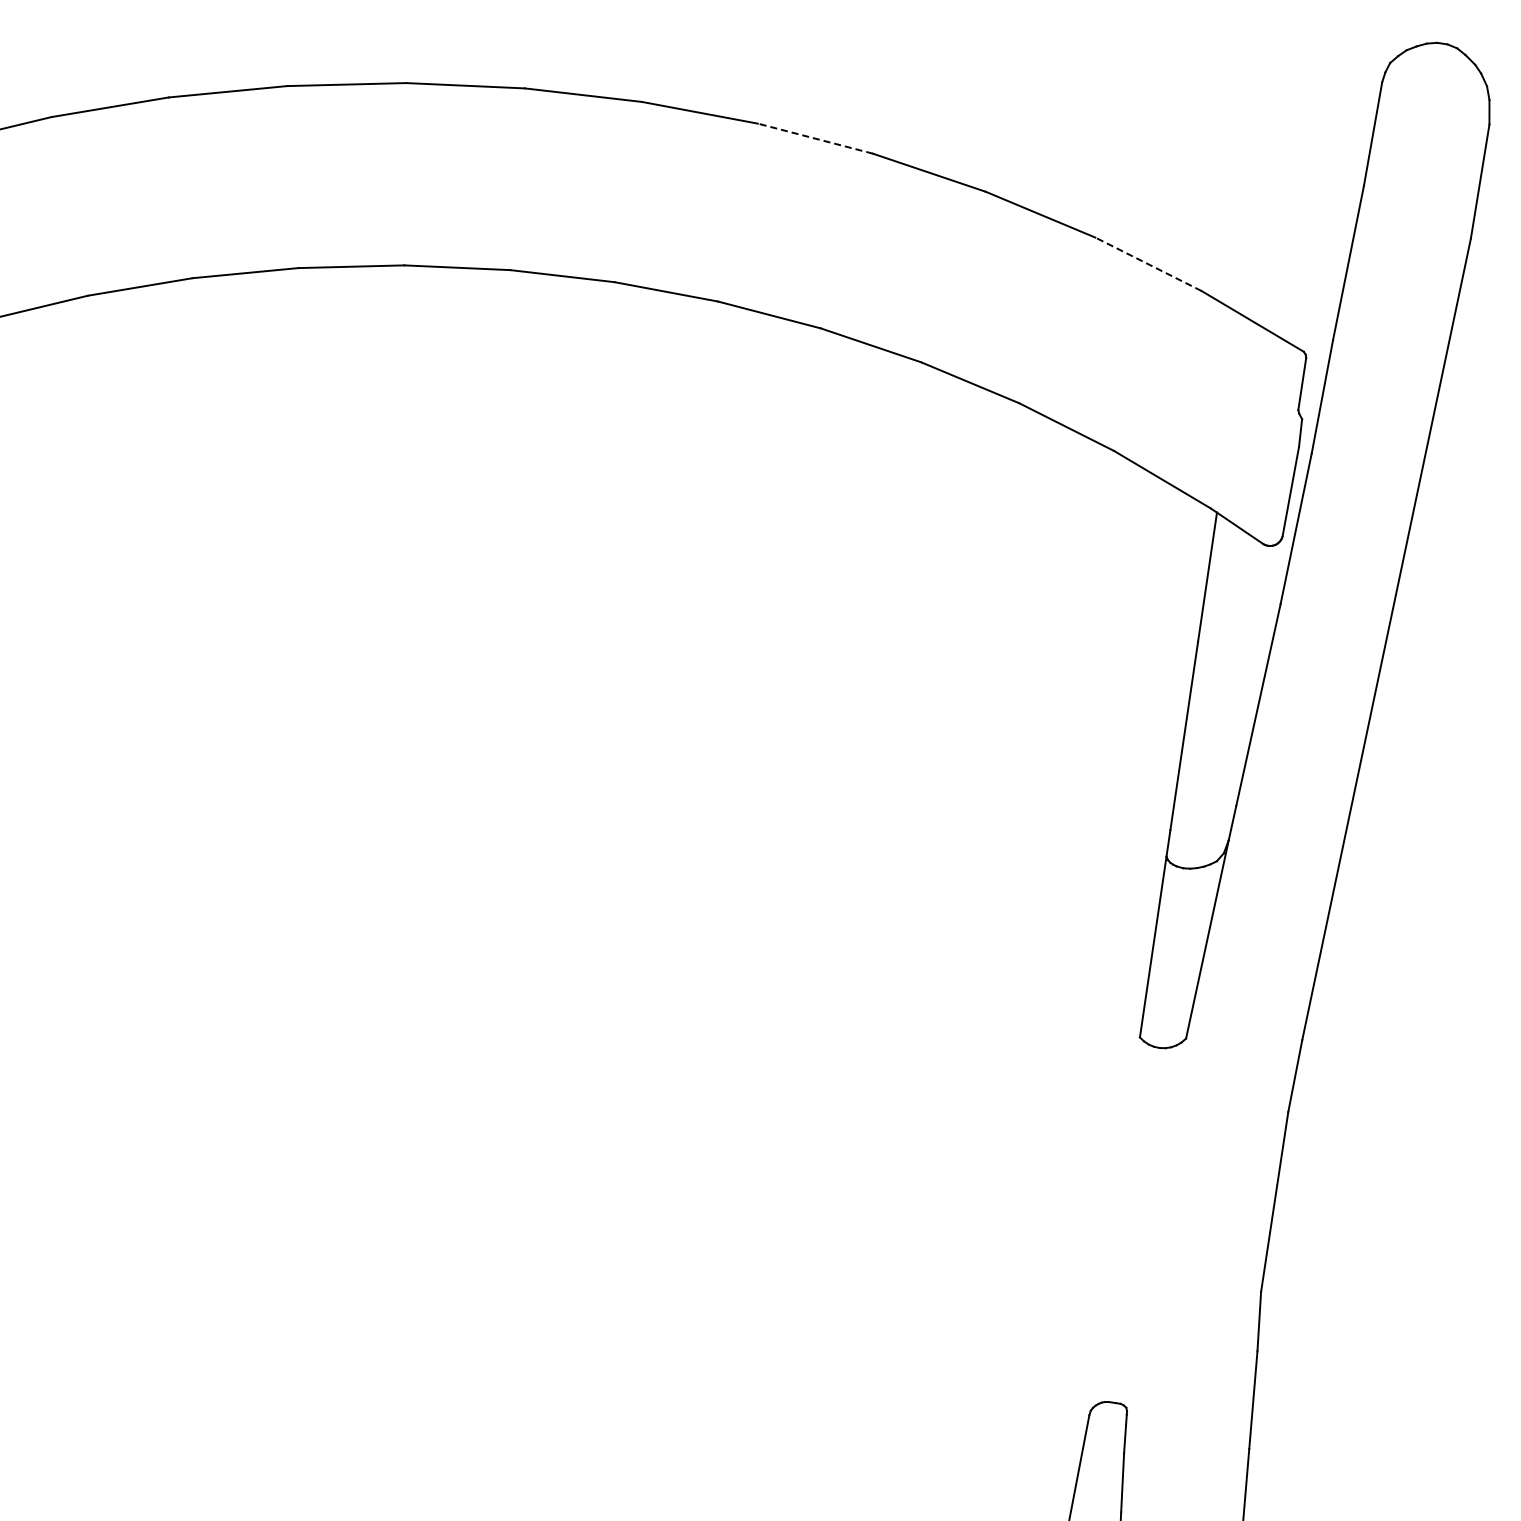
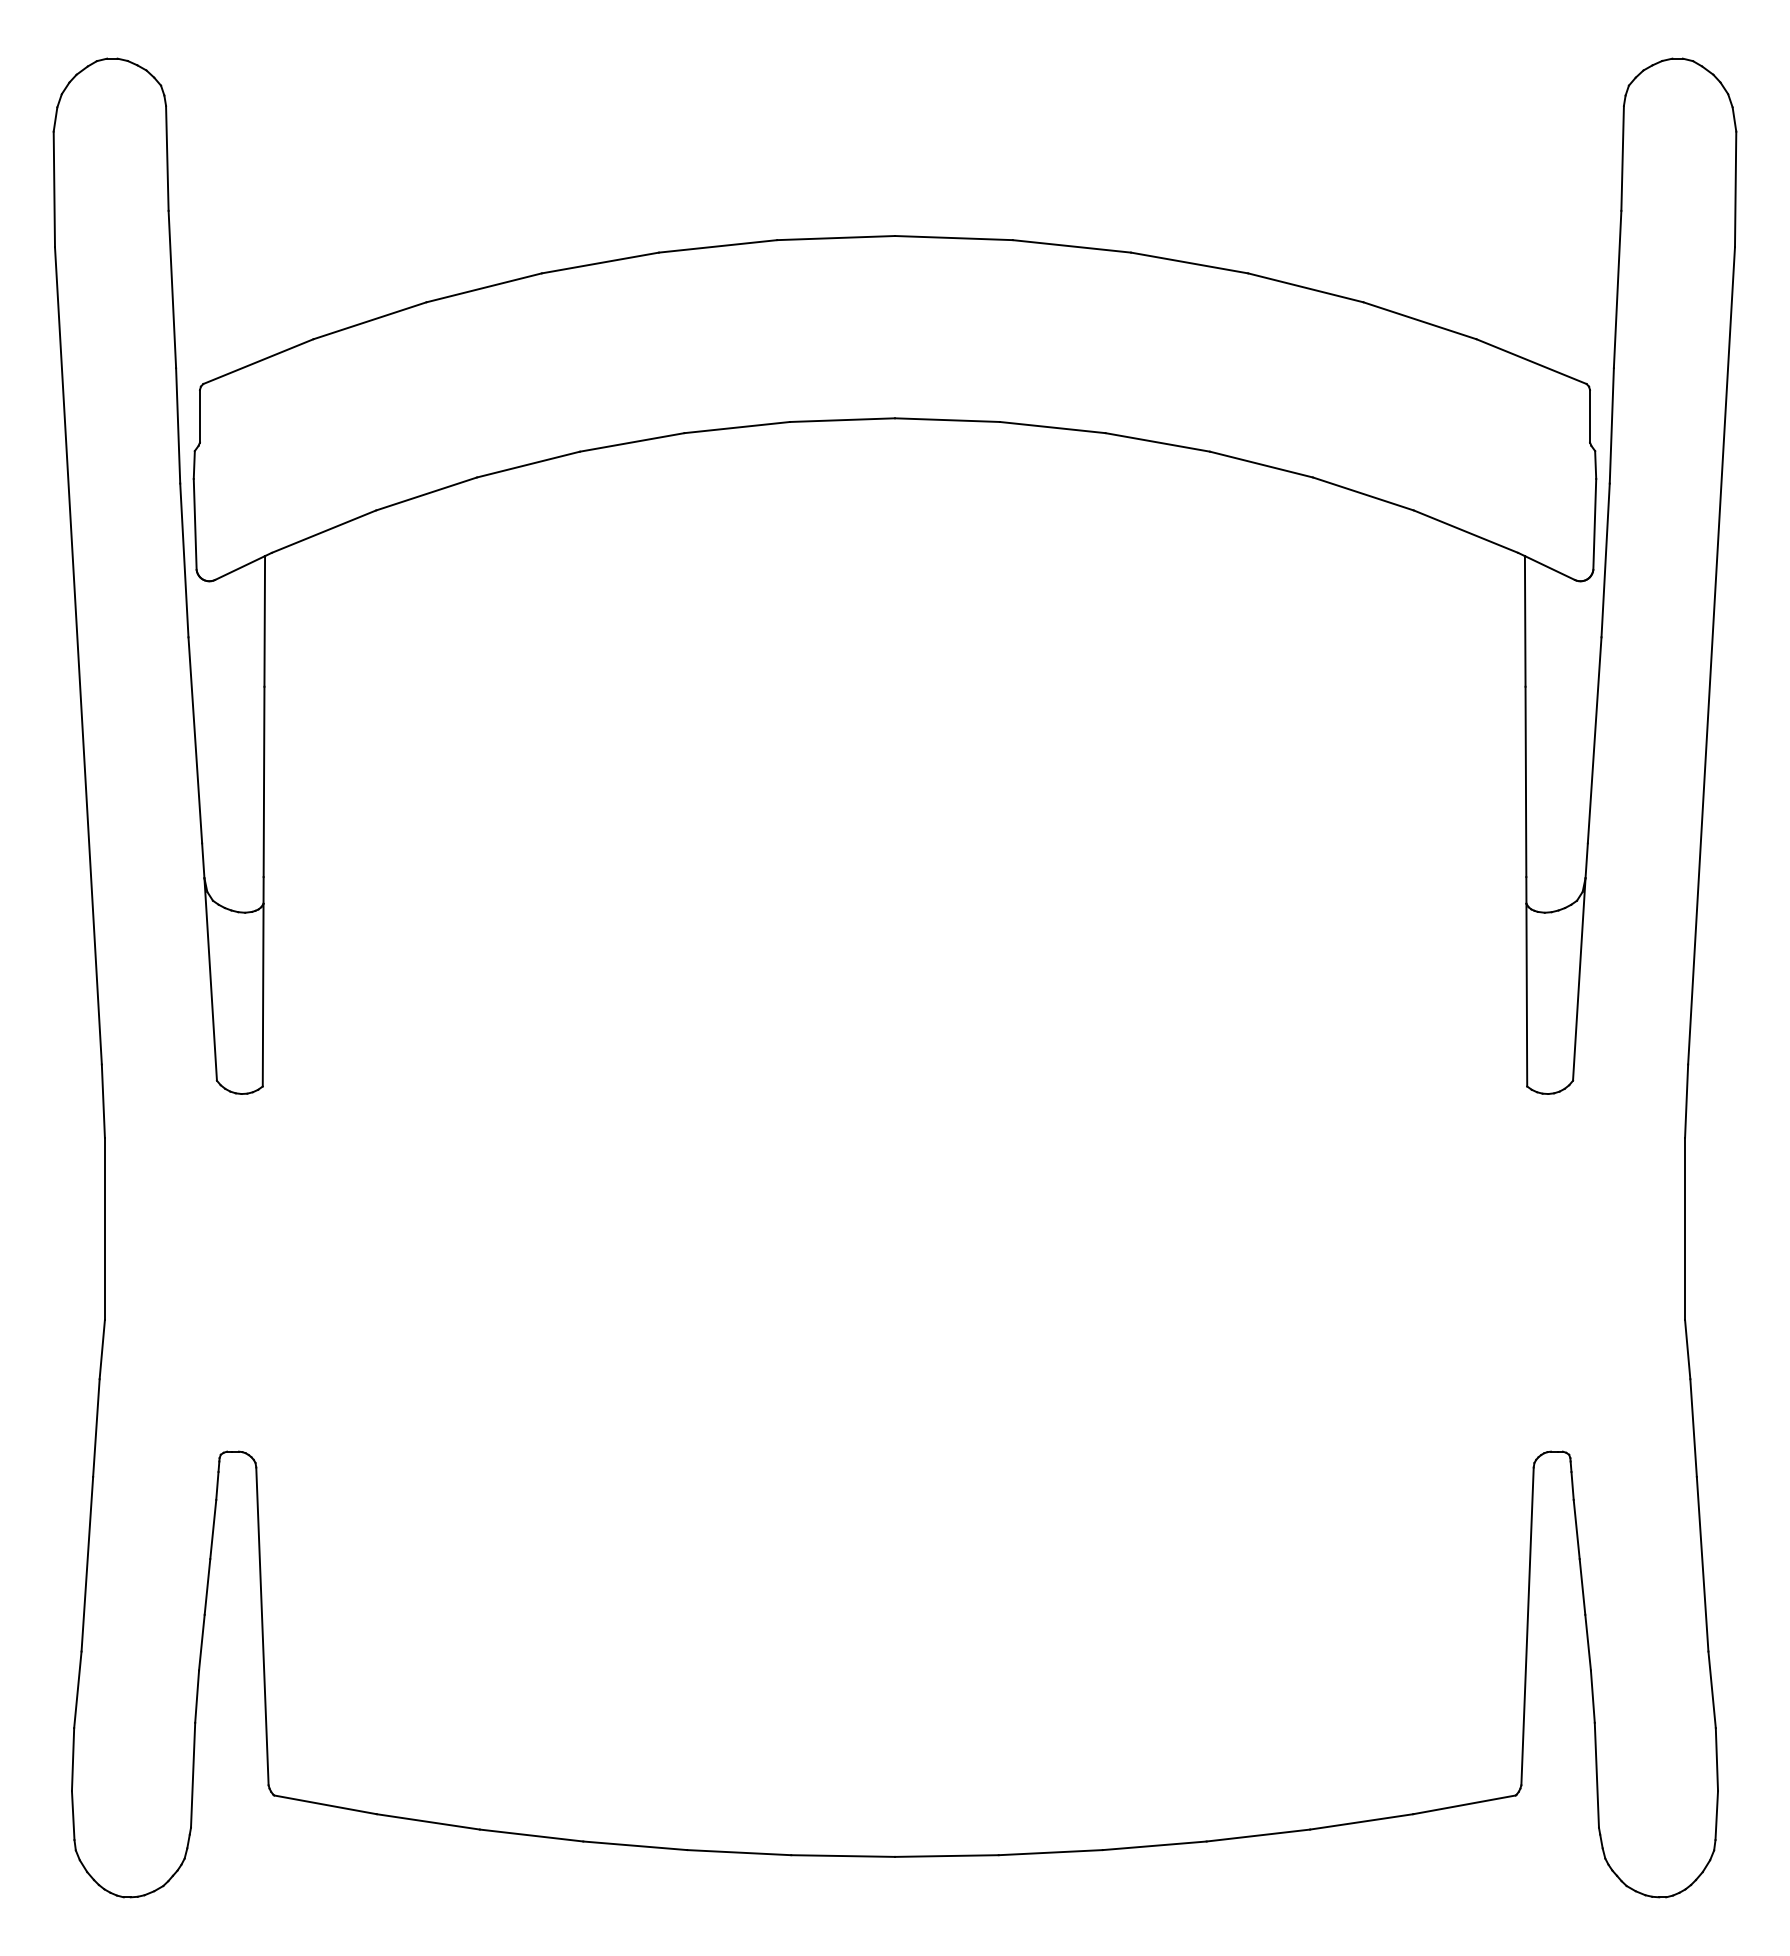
line: (814, 138) -> (1071, 246), dashed -> solid
line: (1147, 263) -> (1419, 320), dashed -> solid

